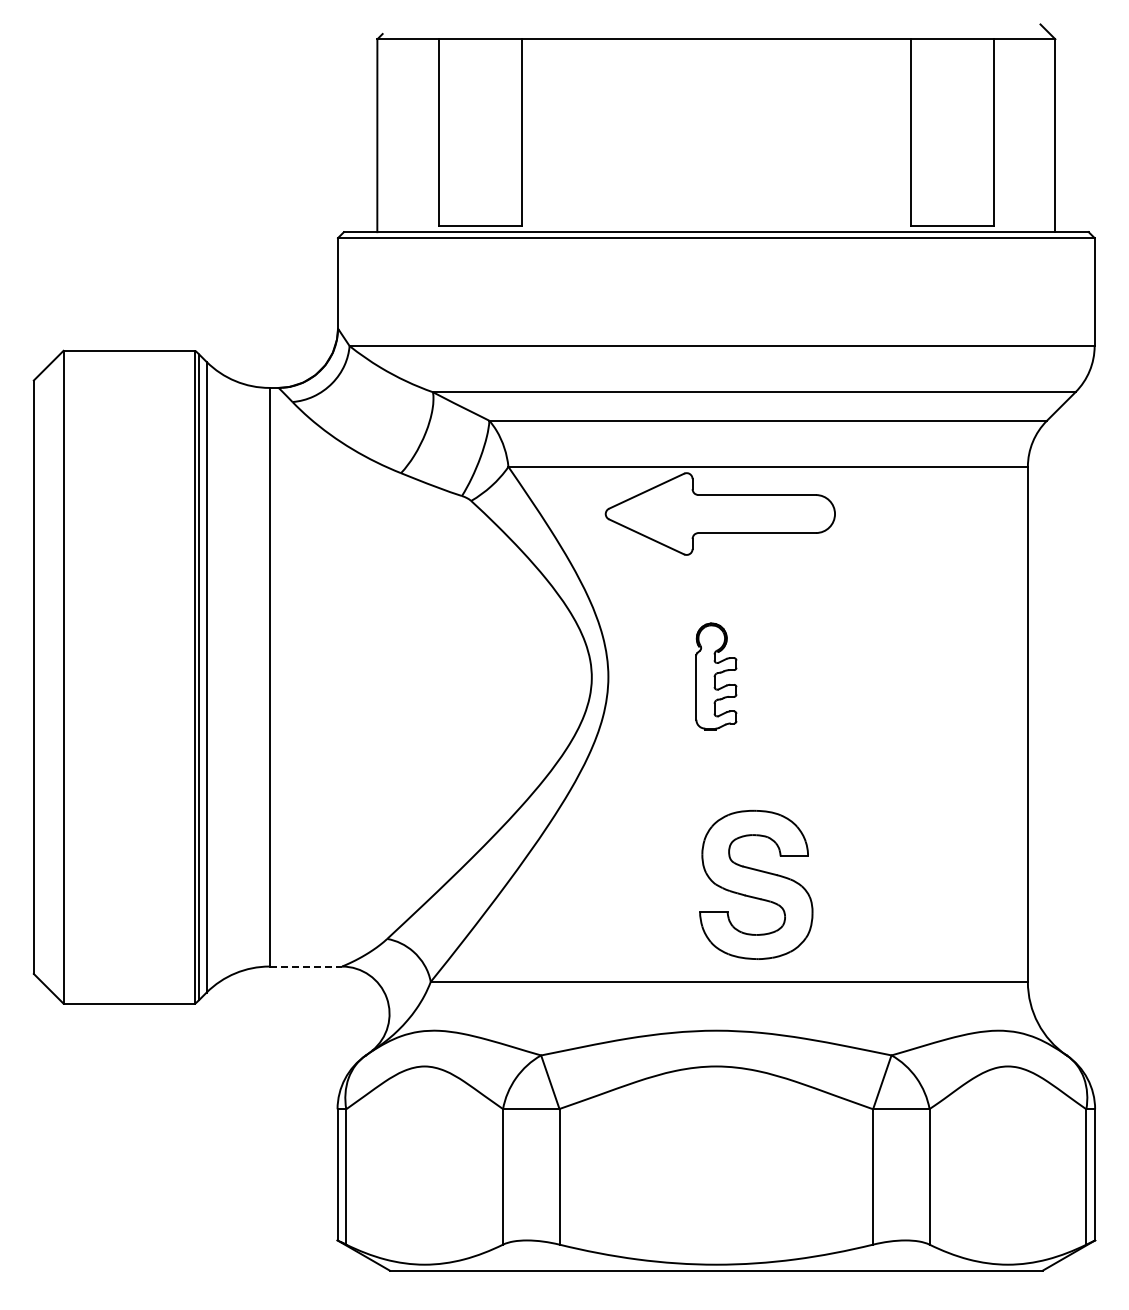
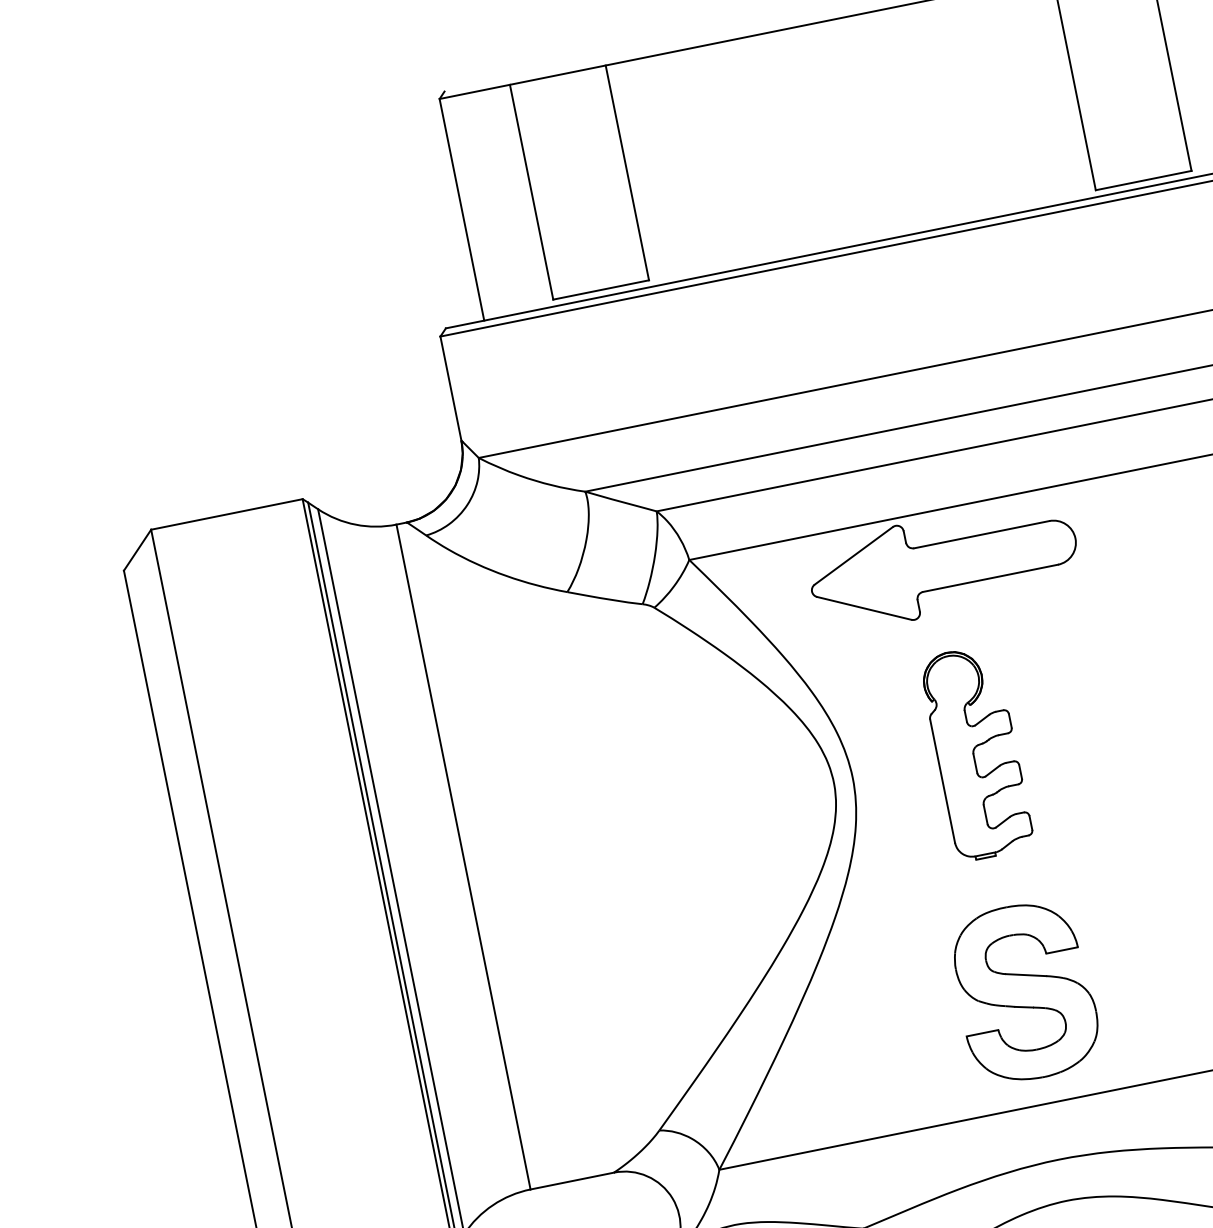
part: (716, 676) -> (976, 752), size x1.67
part: (756, 884) -> (1025, 991), moved
line: (306, 966) -> (572, 1180), dashed -> solid

